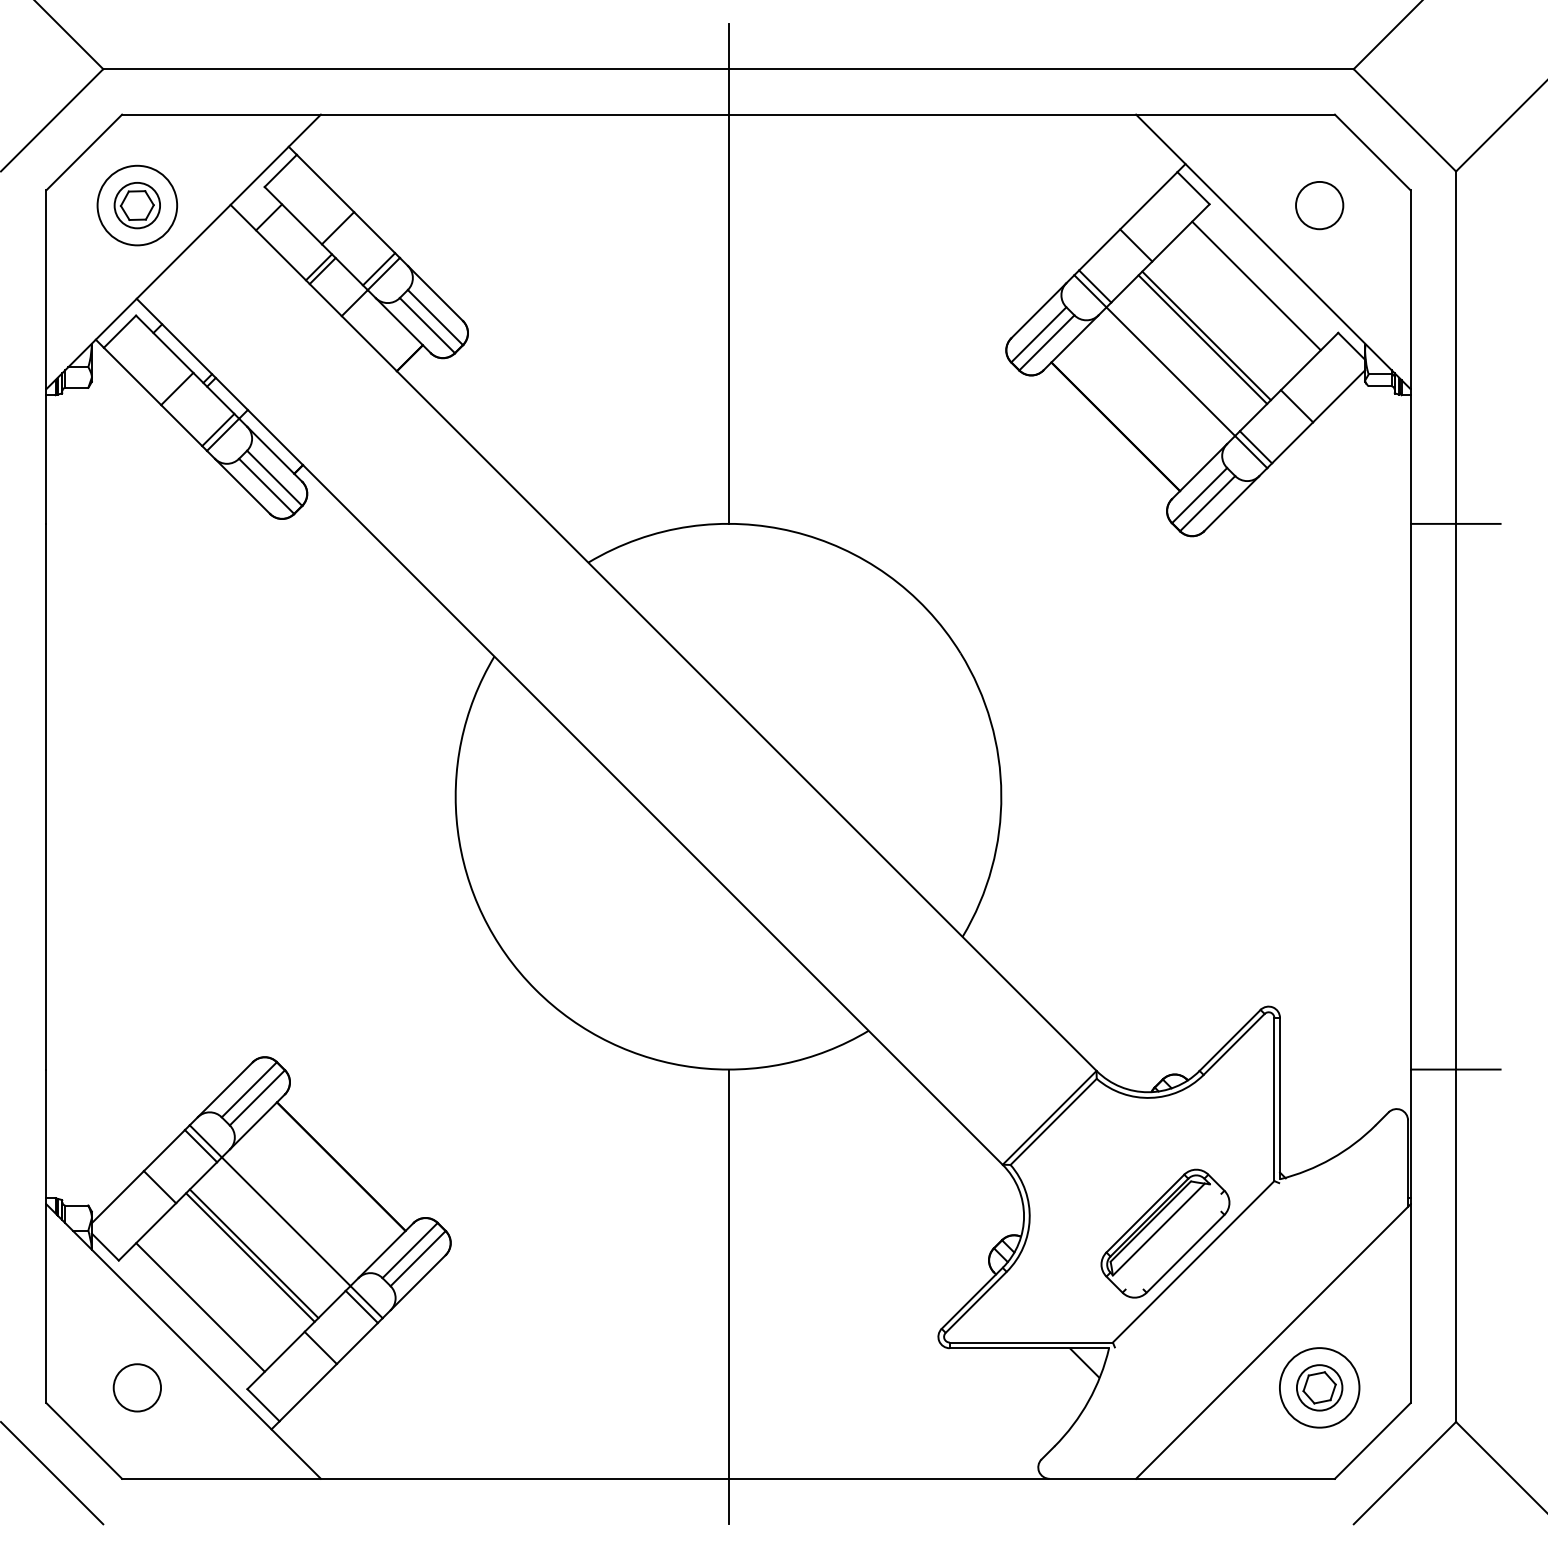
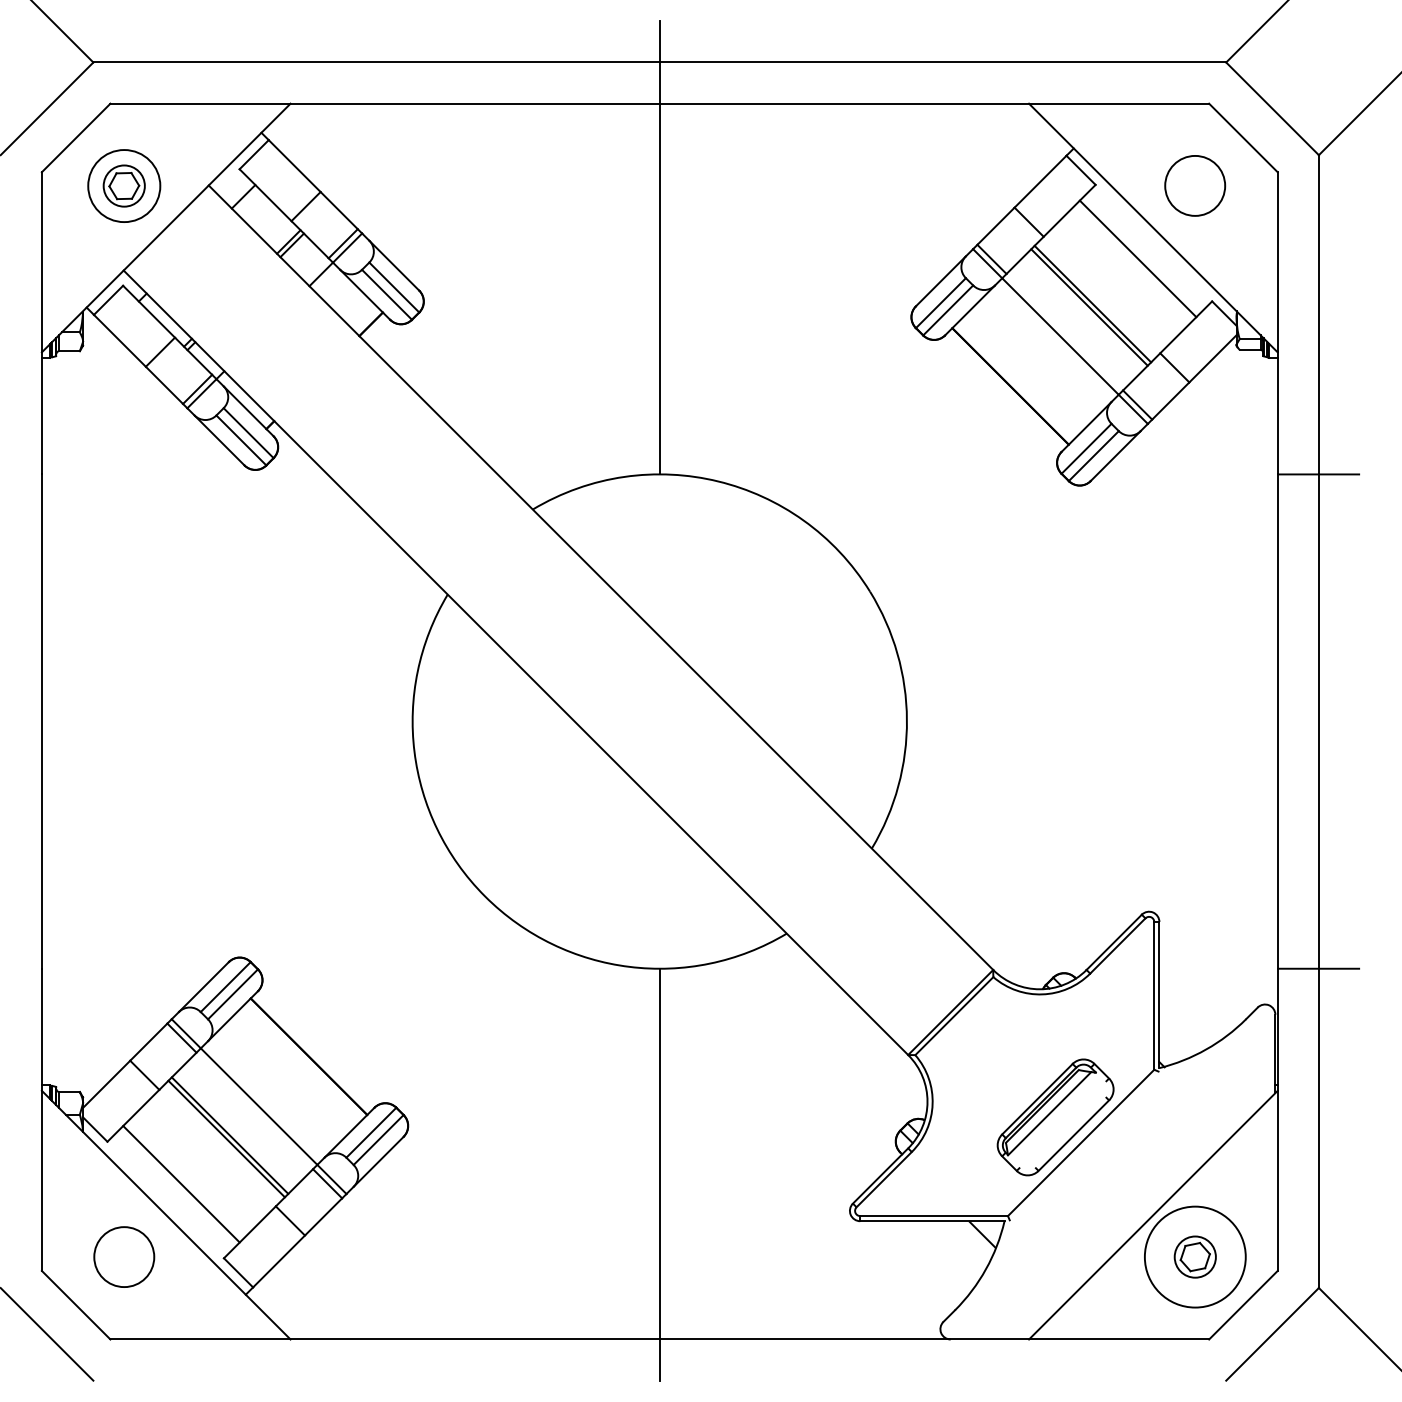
circle: (1319, 205) -> (1195, 185), size x1.4
circle: (137, 1387) -> (124, 1256), size x1.4
circle: (1319, 1387) -> (1195, 1256), size x1.4

